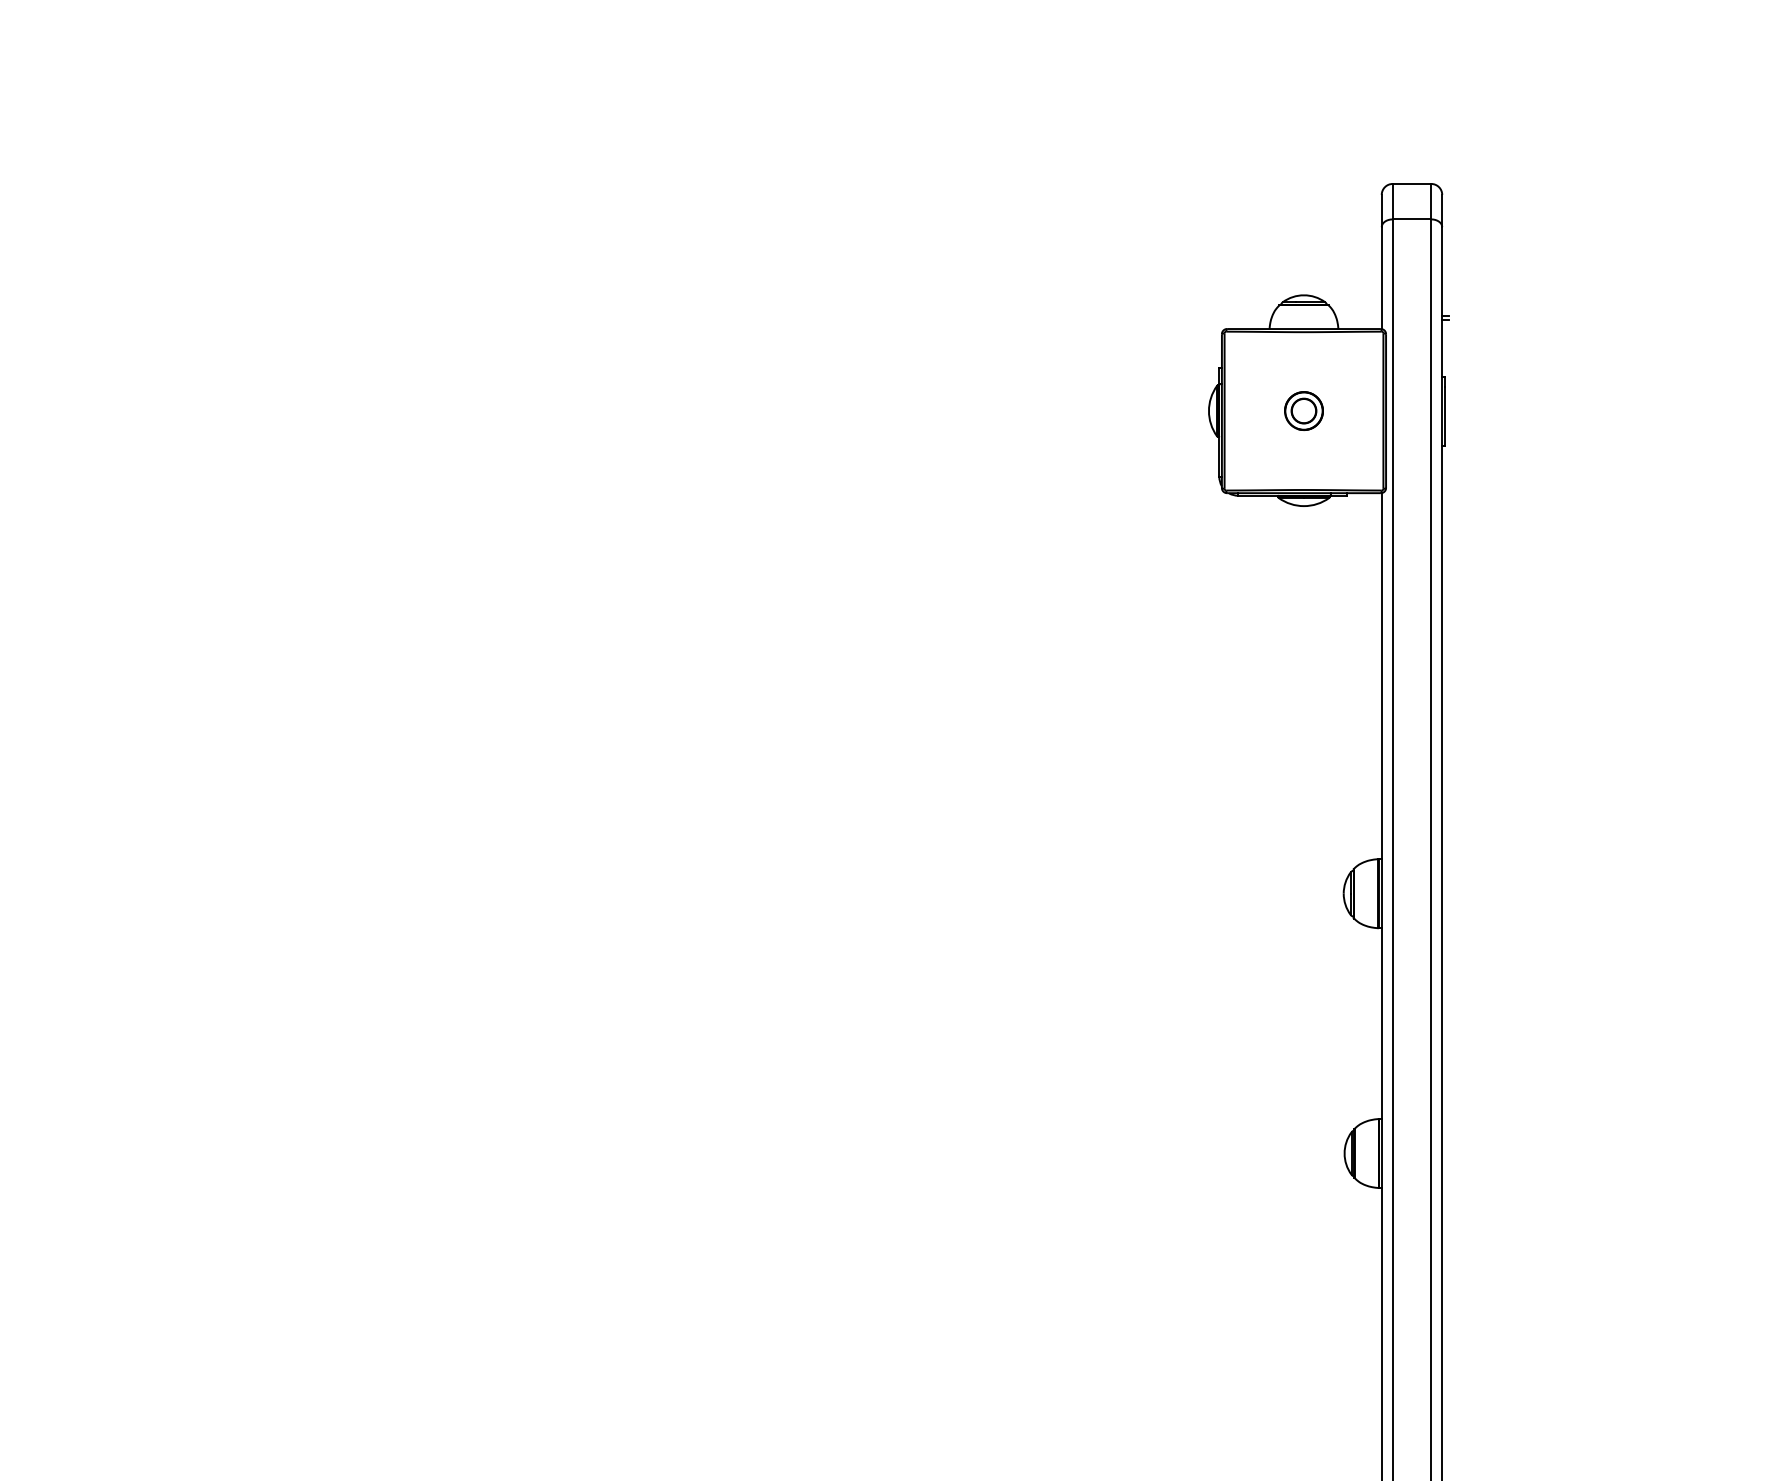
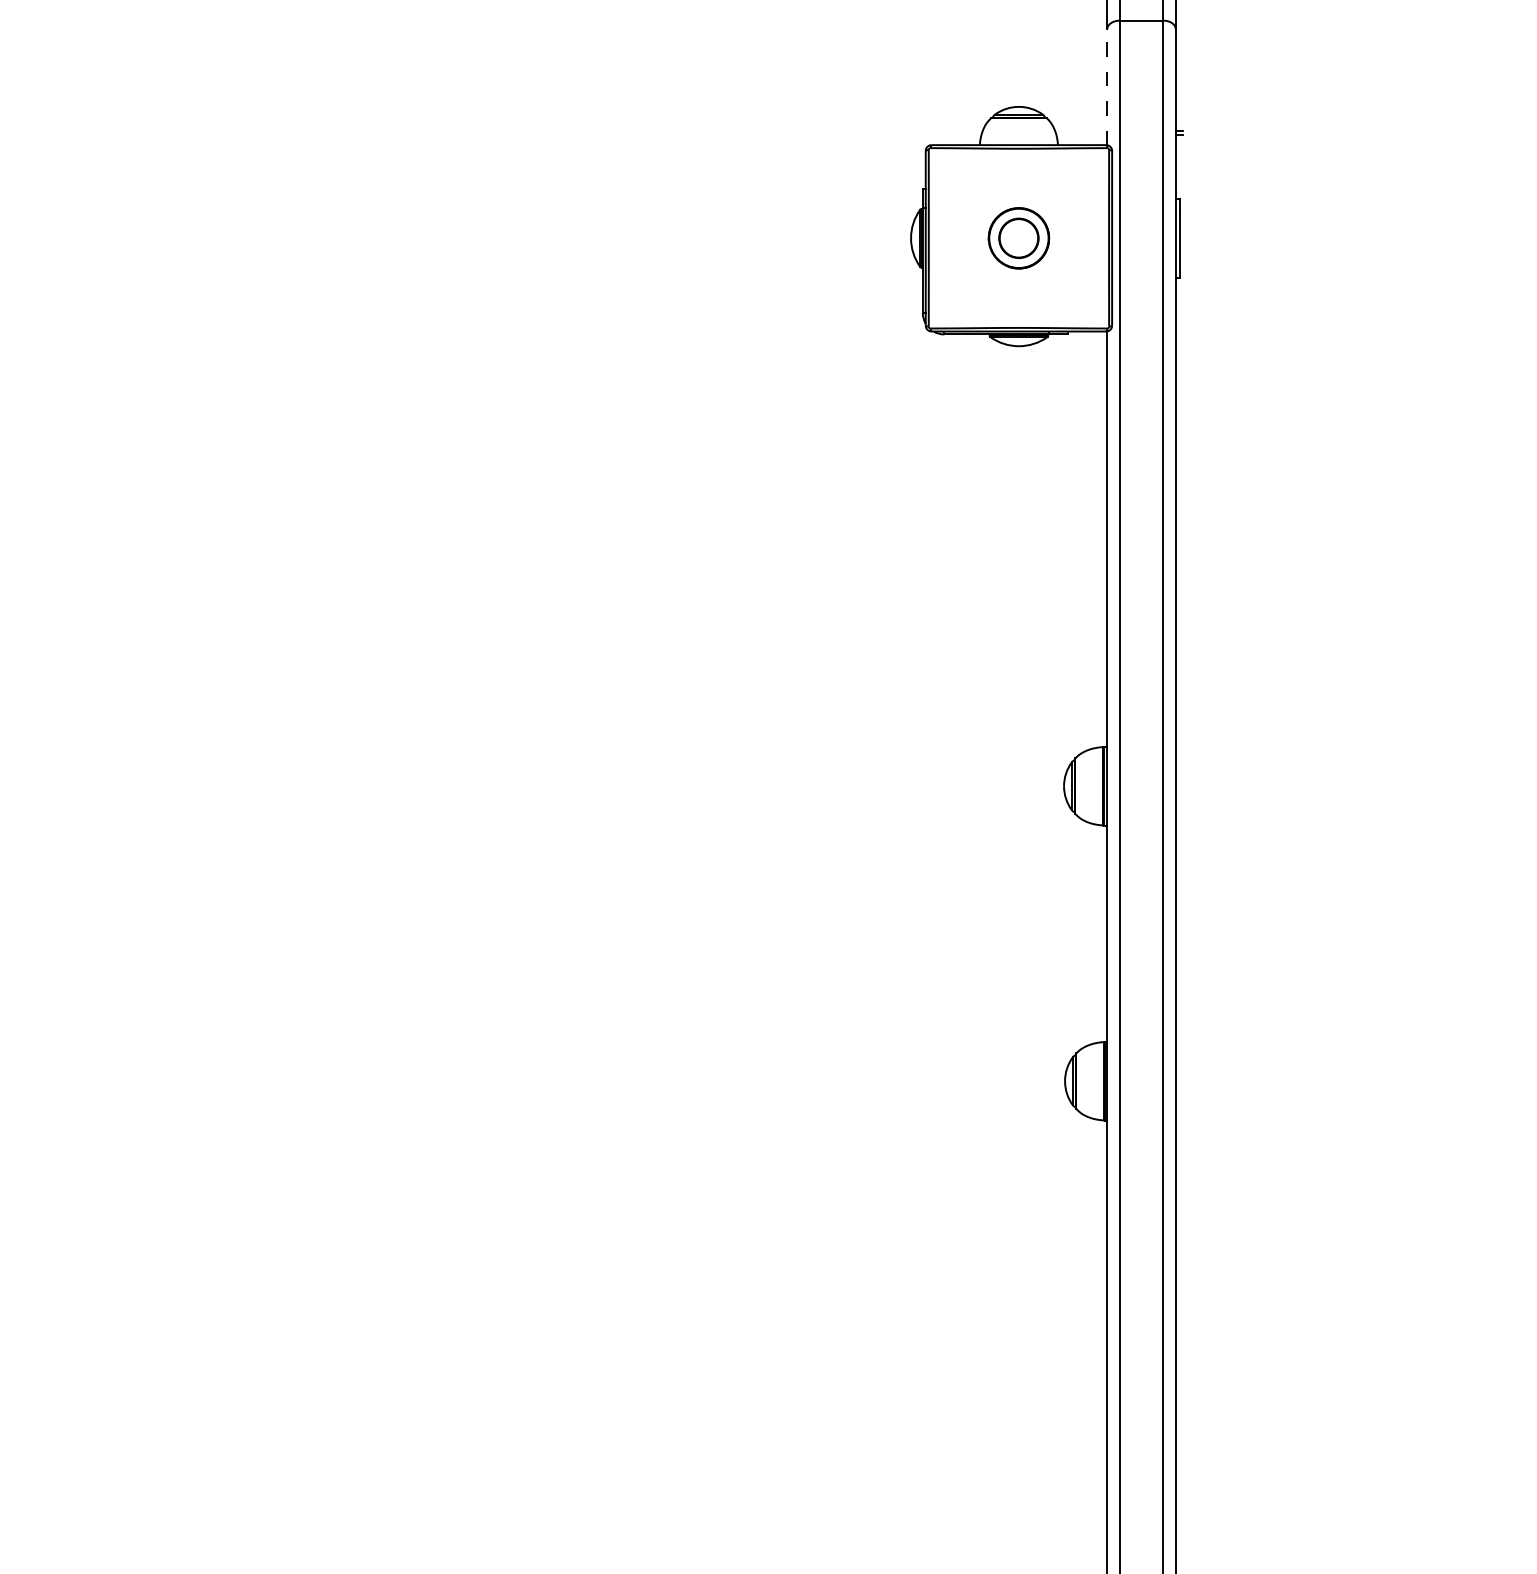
line: (1381, 277) -> (1106, 86), solid -> dashed
part: (1303, 410) -> (1018, 237), size x1.4

